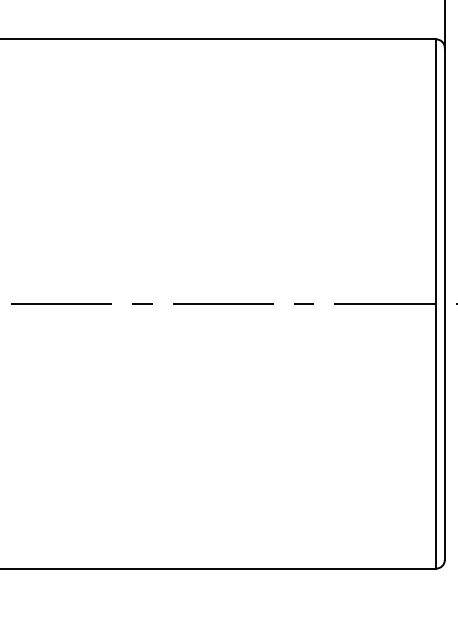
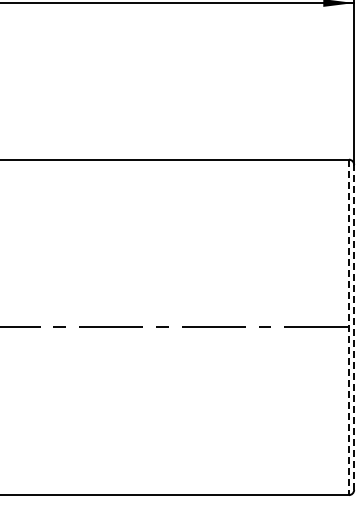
line: (445, 302) -> (354, 326), solid -> dashed
line: (435, 304) -> (348, 327), solid -> dashed

